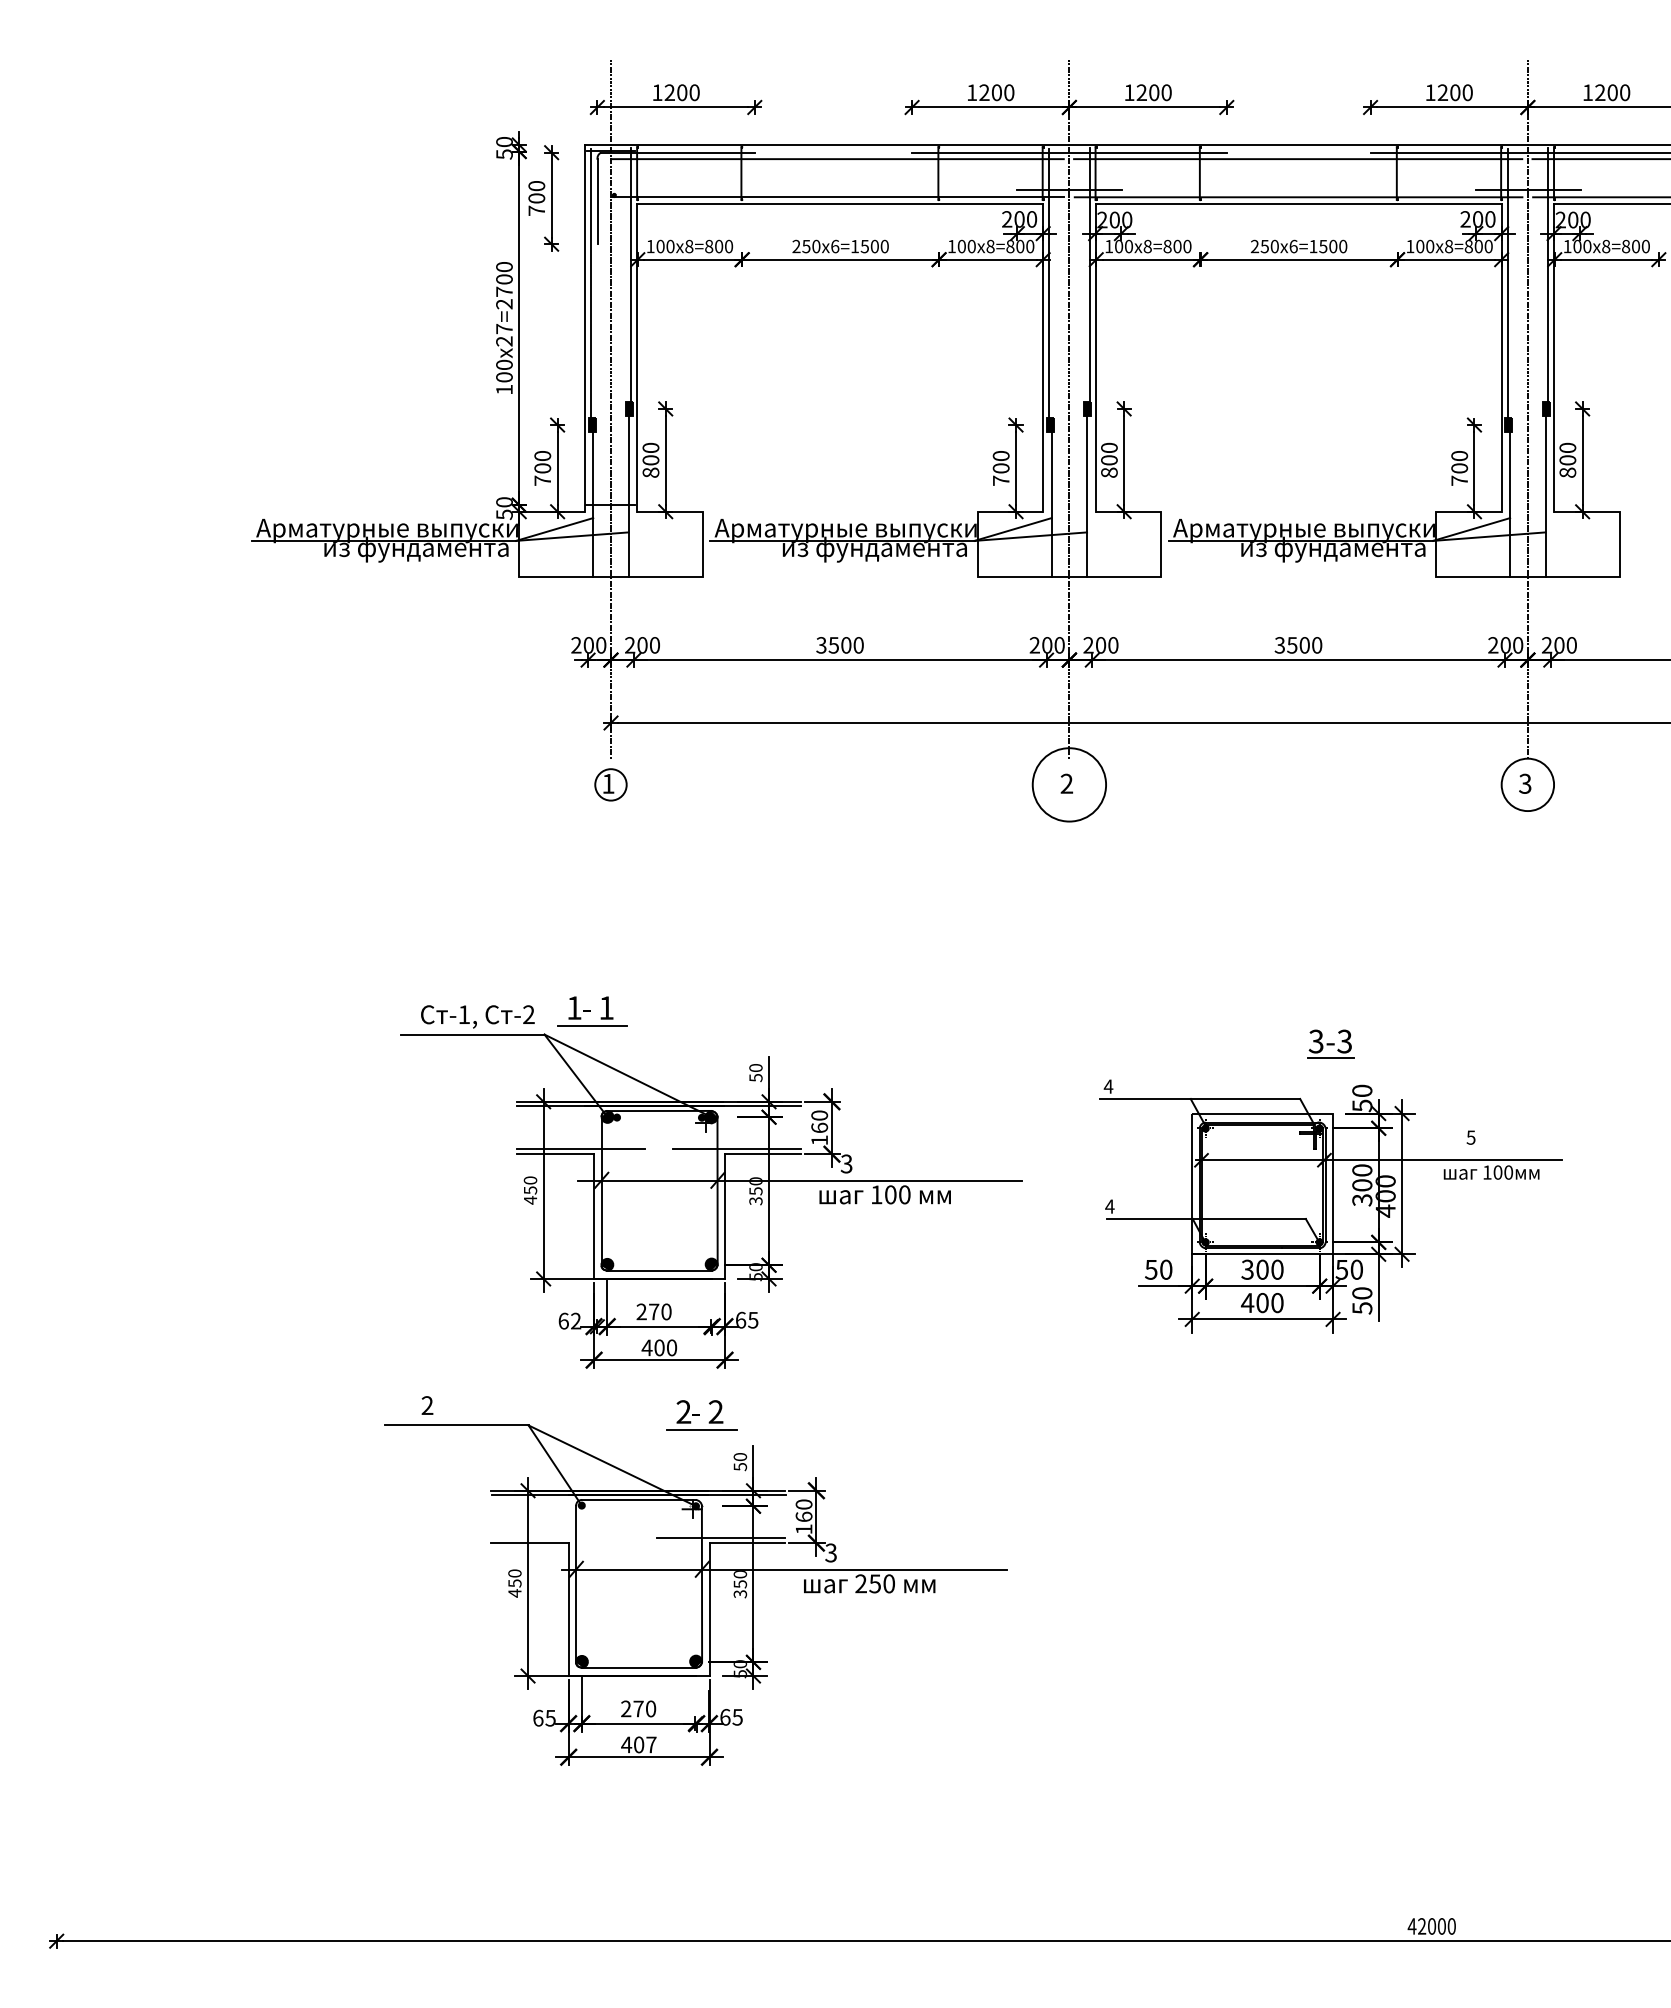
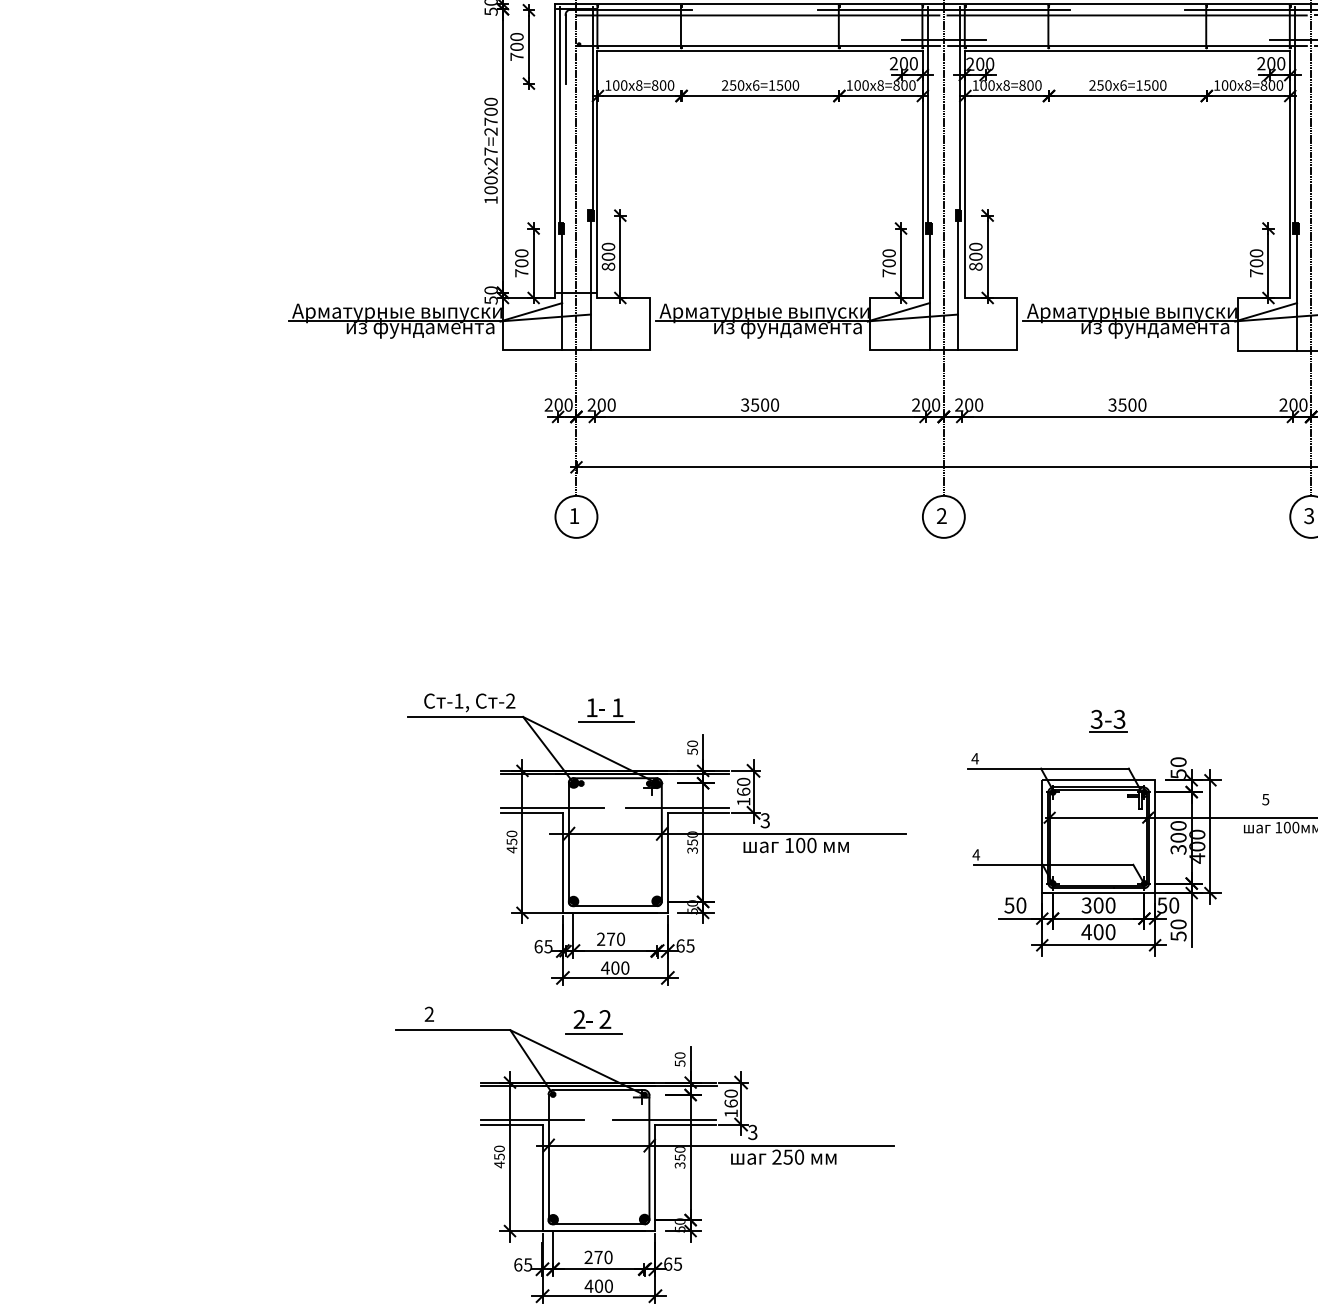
circle: (610, 784) -> (576, 516), size x1.67
circle: (1069, 784) -> (943, 516), size x0.71
part: (592, 1011) -> (606, 710), moved
part: (1330, 1043) -> (1108, 720), moved
text: (575, 1320) -> (548, 946), 62 -> 65
part: (701, 1415) -> (593, 1022), moved
line: (555, 1537) -> (531, 1120), added
text: (651, 1744) -> (608, 1285), 407 -> 400

